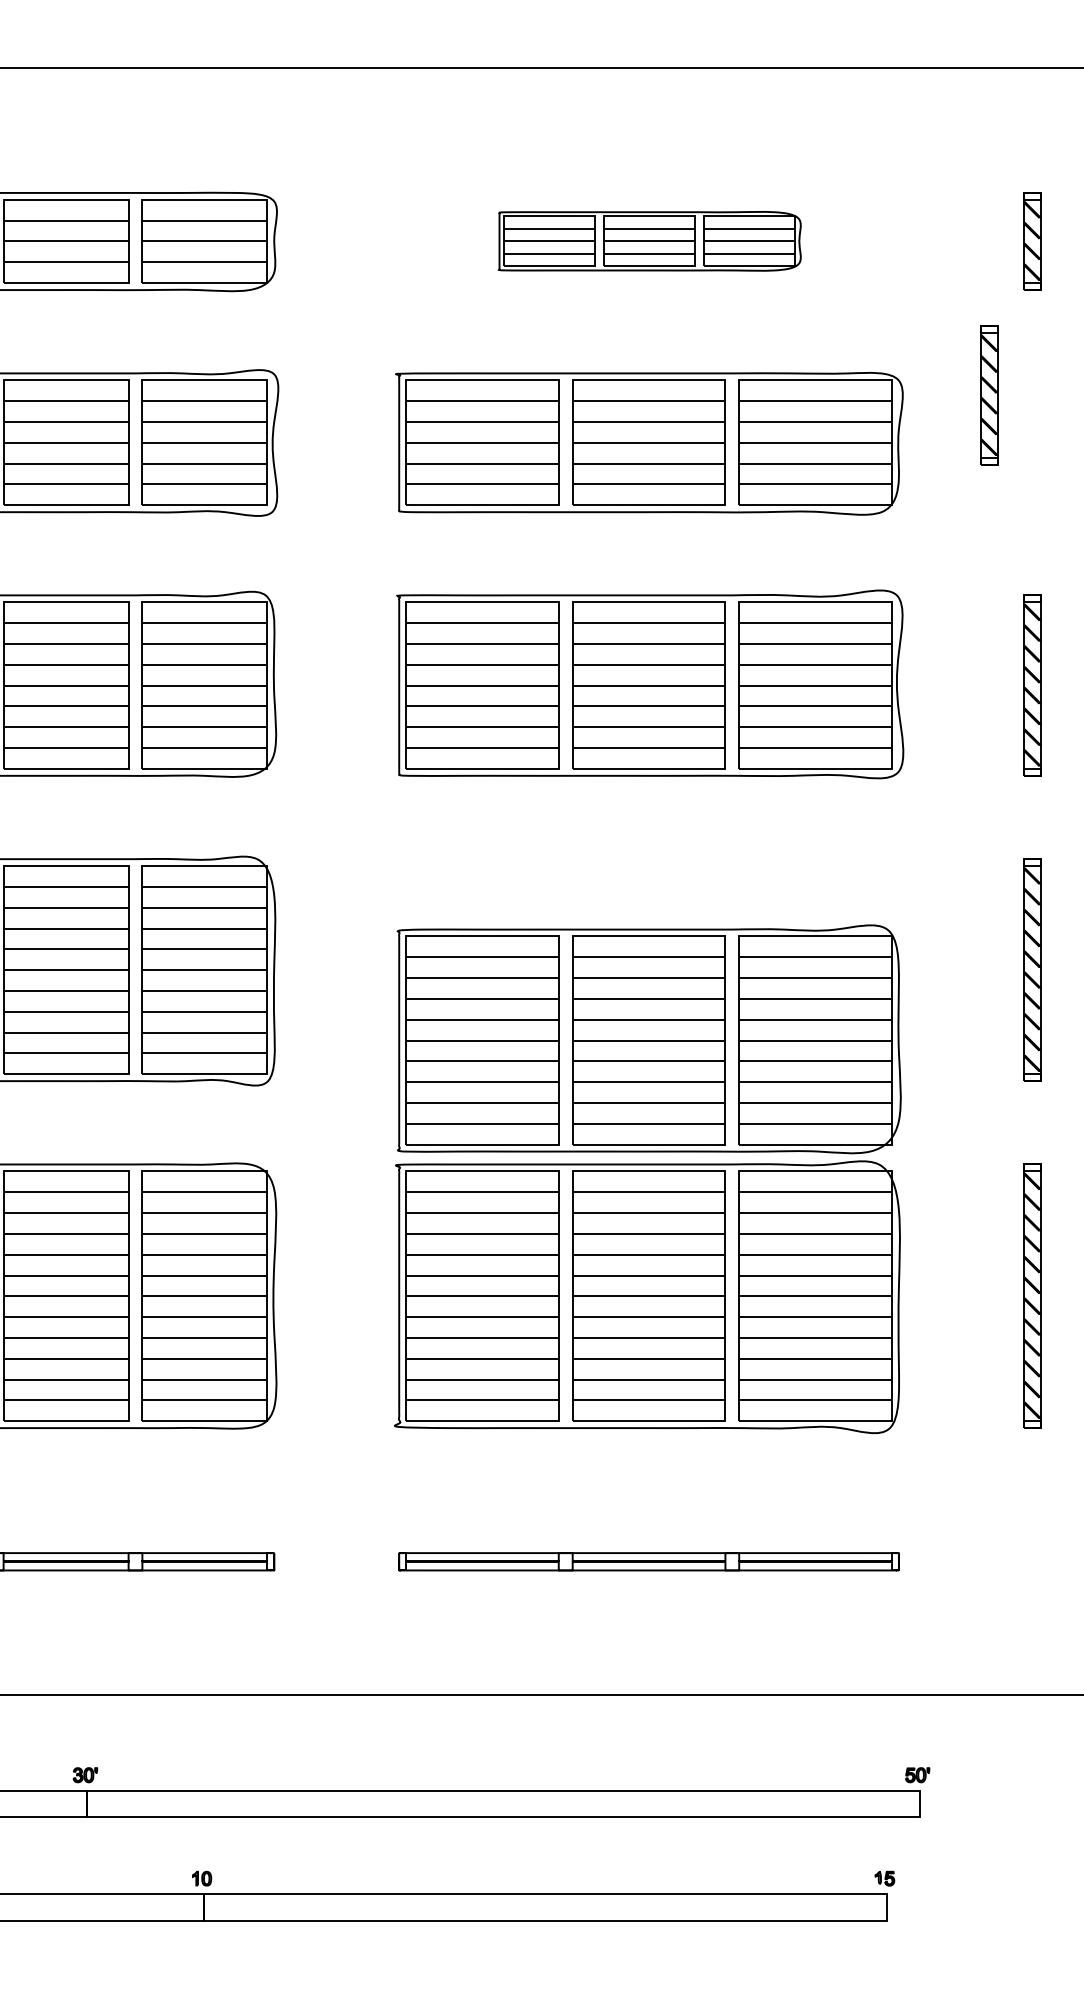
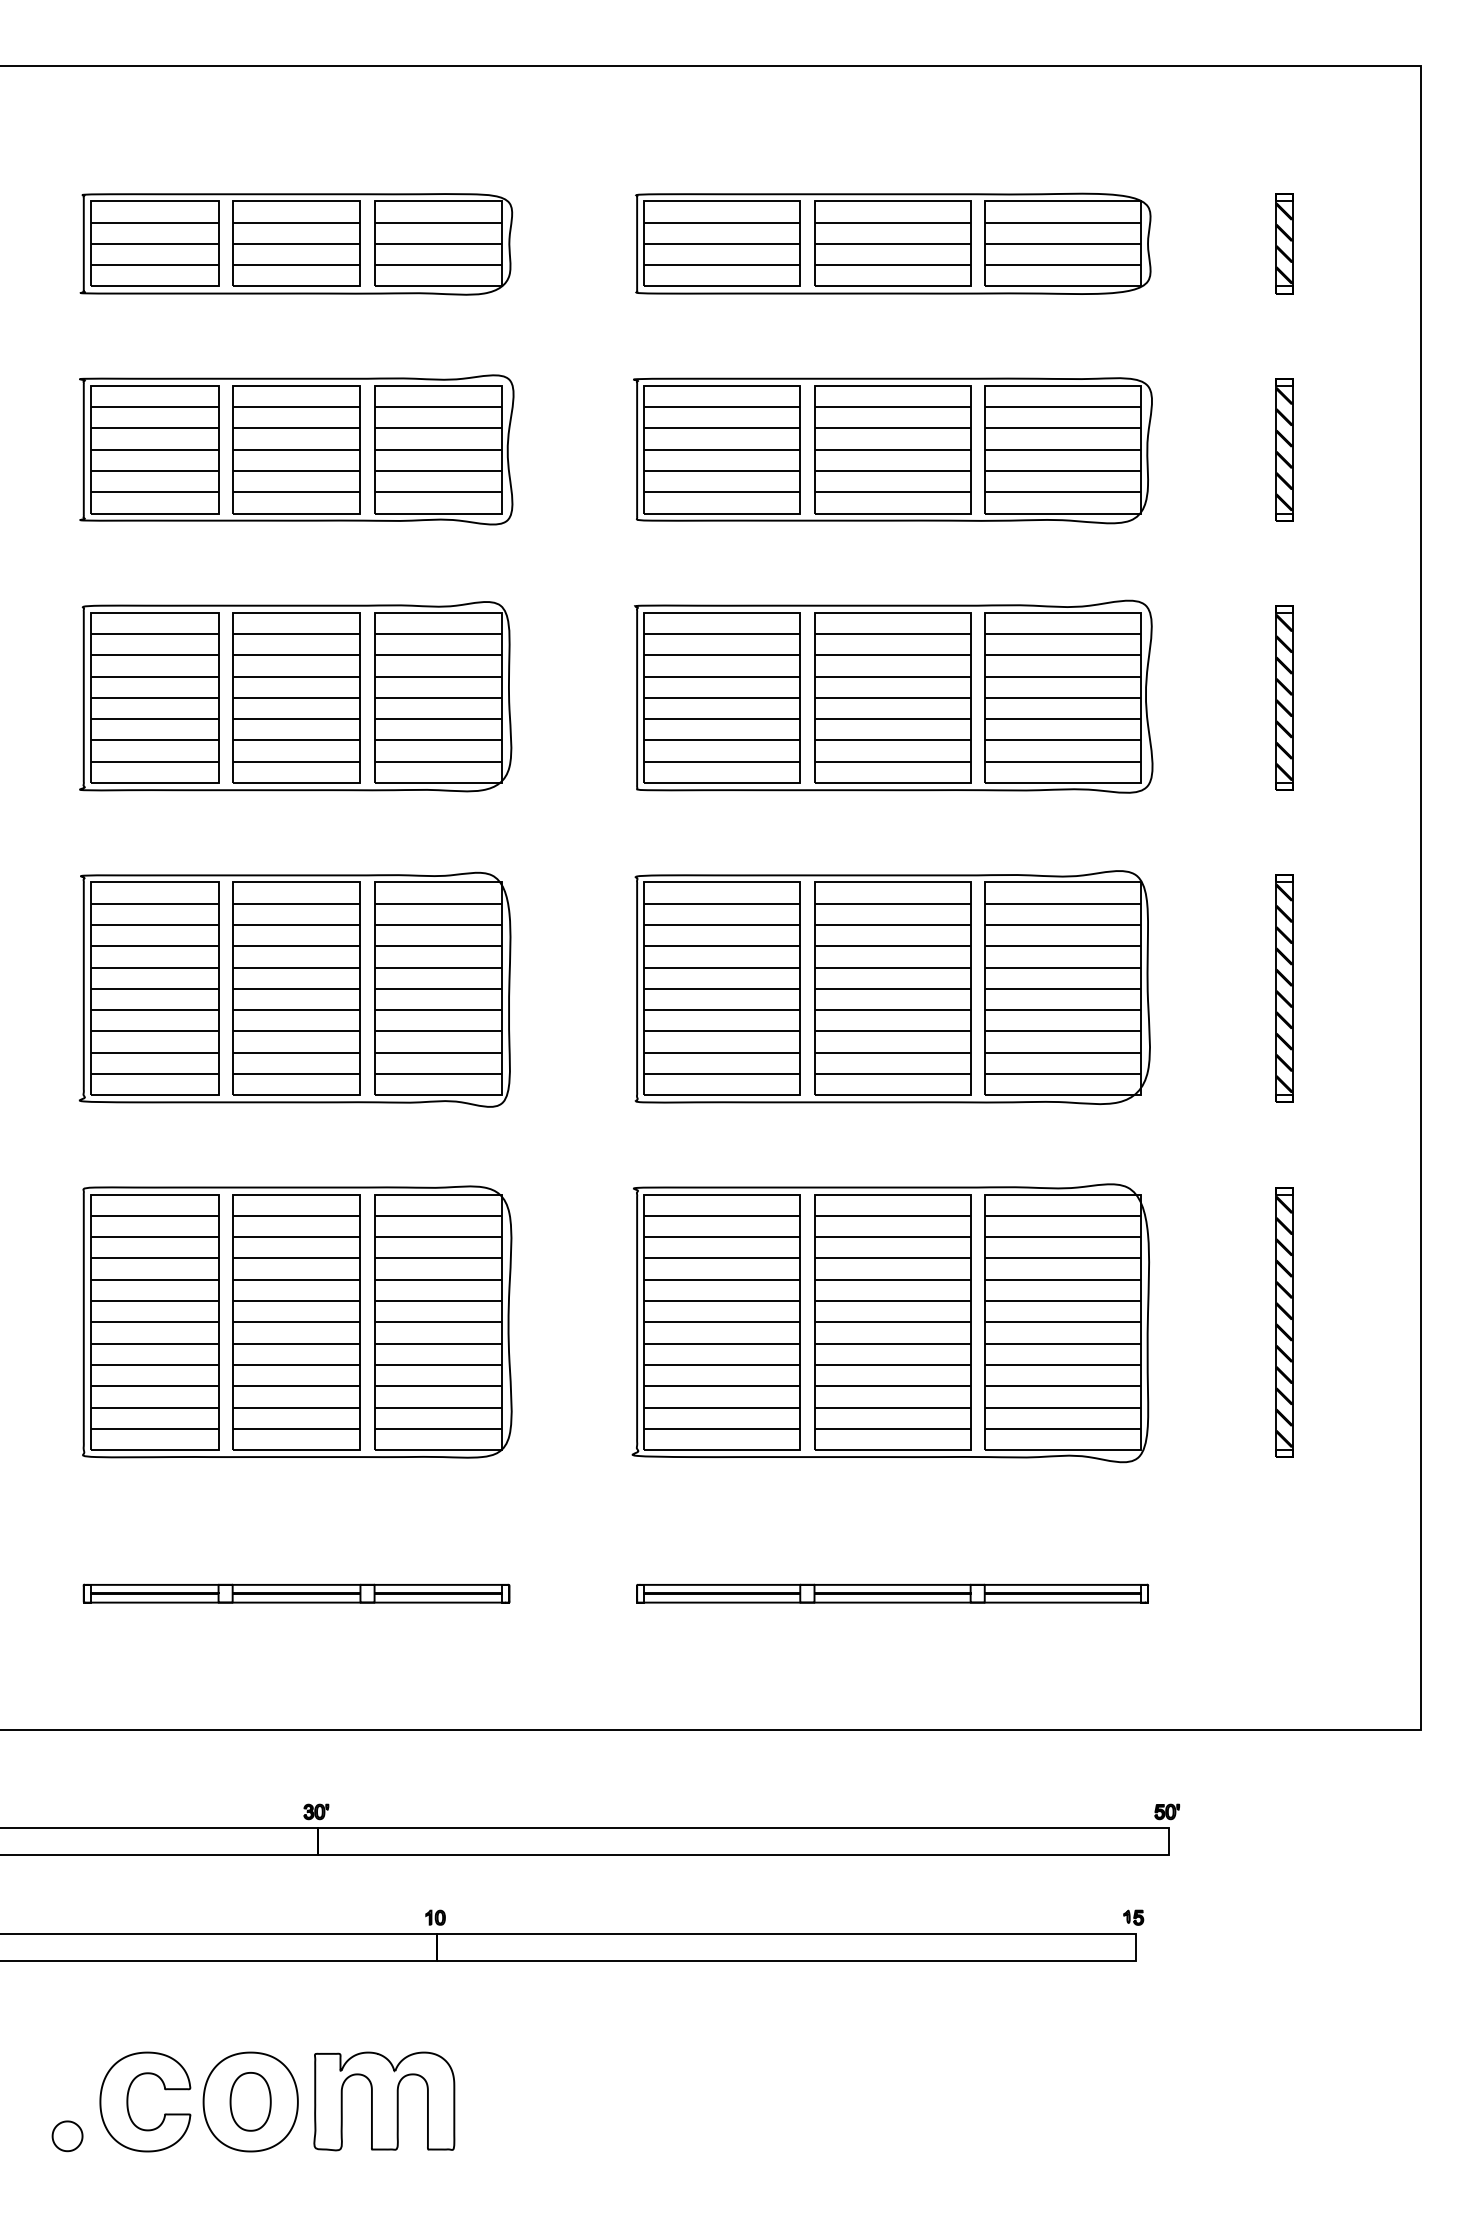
part: (649, 241) -> (893, 243), size x1.67
part: (989, 395) -> (1284, 449), moved
part: (648, 1039) -> (892, 987), moved

